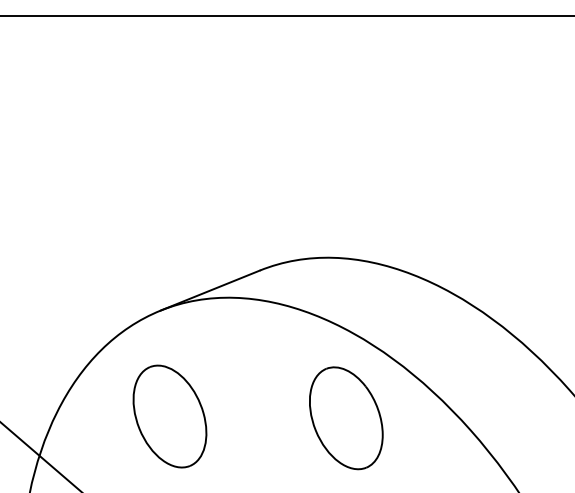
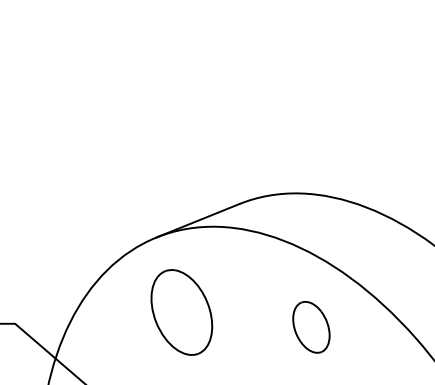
part: (169, 416) -> (181, 312), moved
part: (346, 418) -> (311, 327), size x0.6

